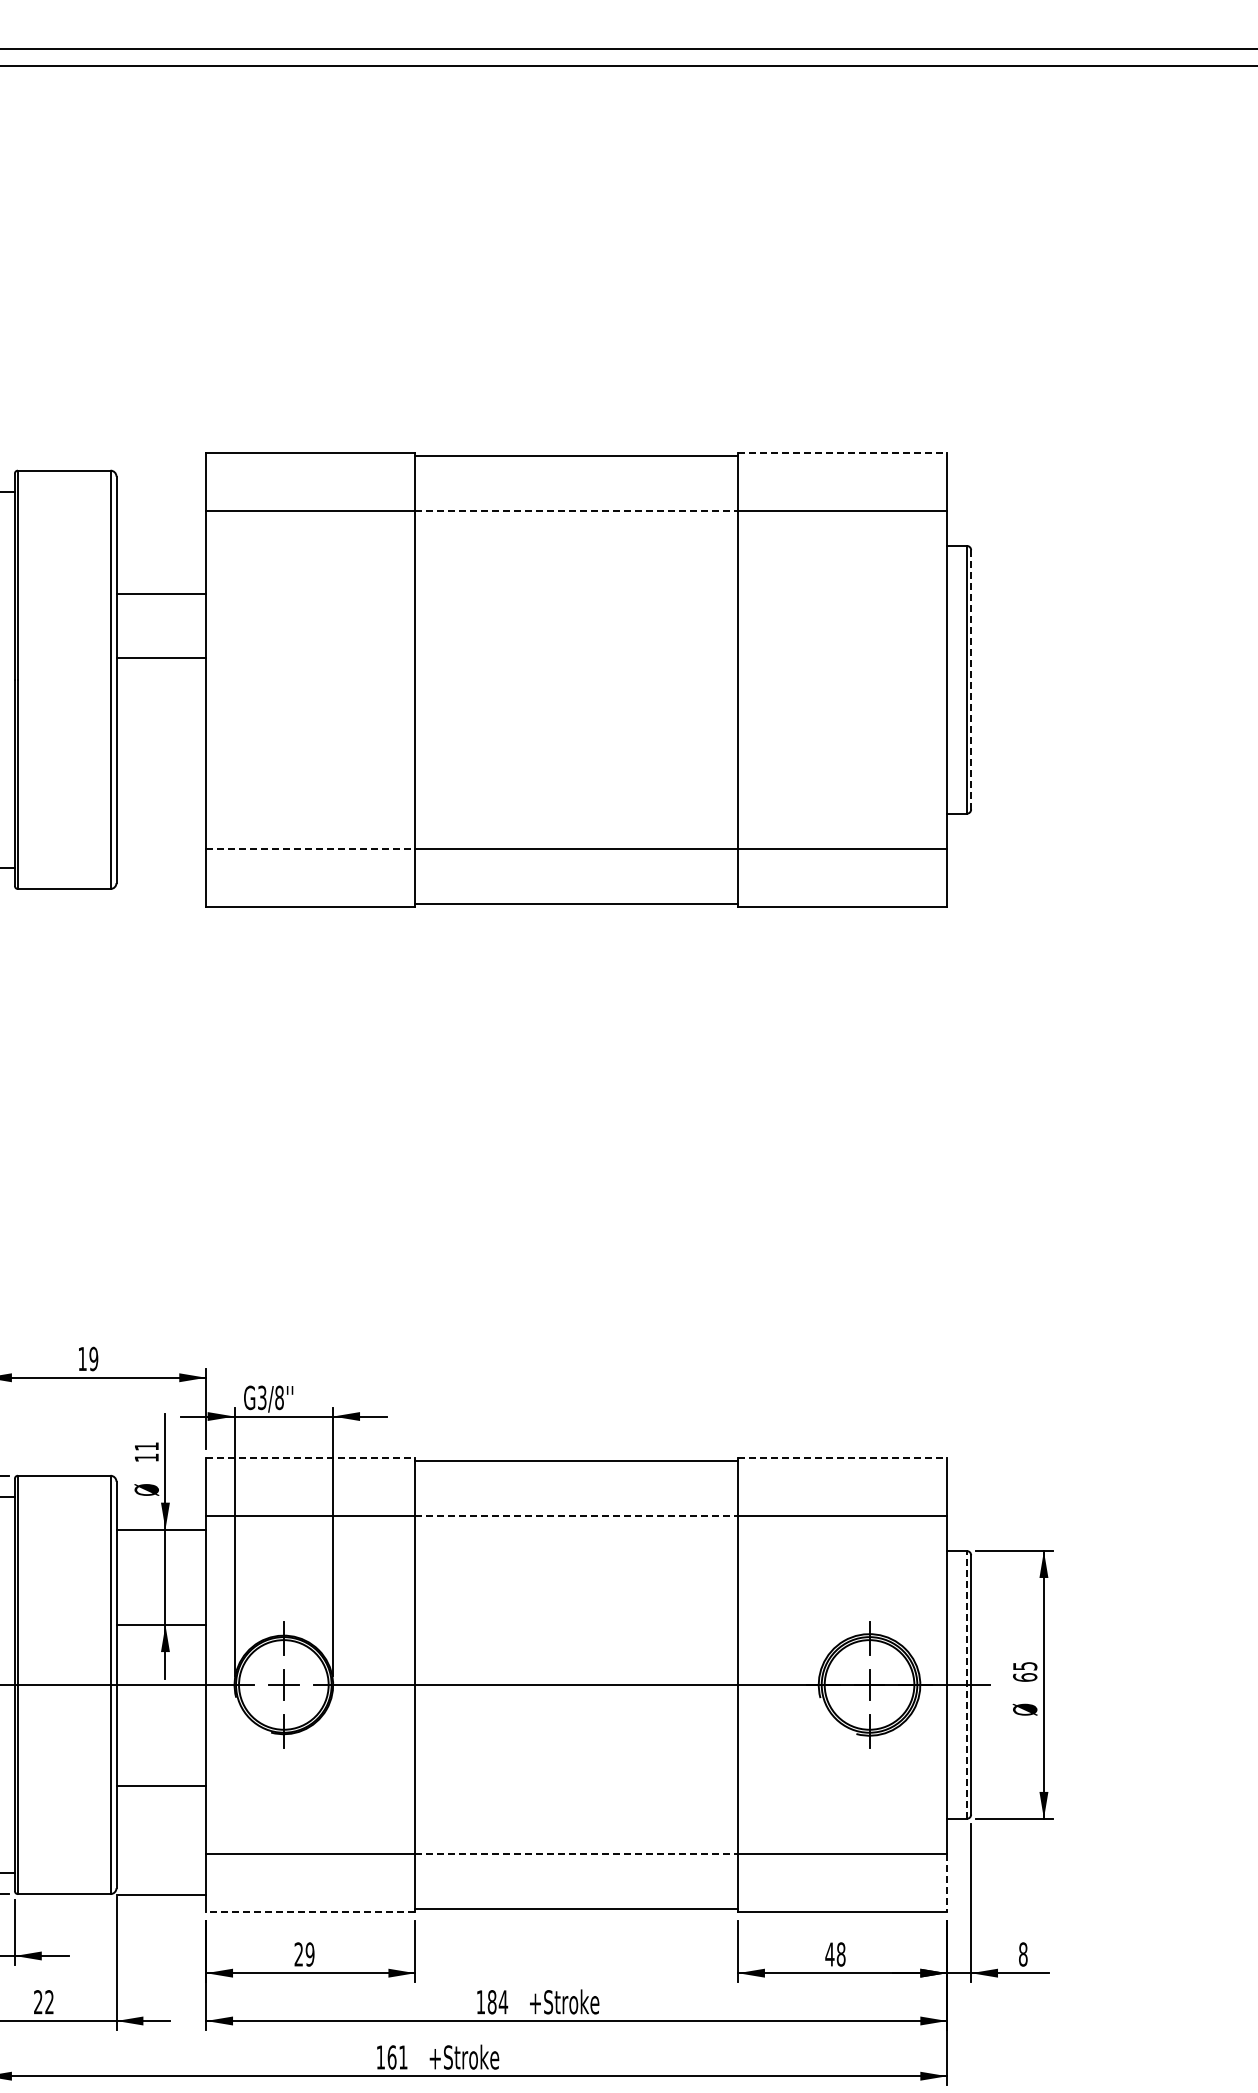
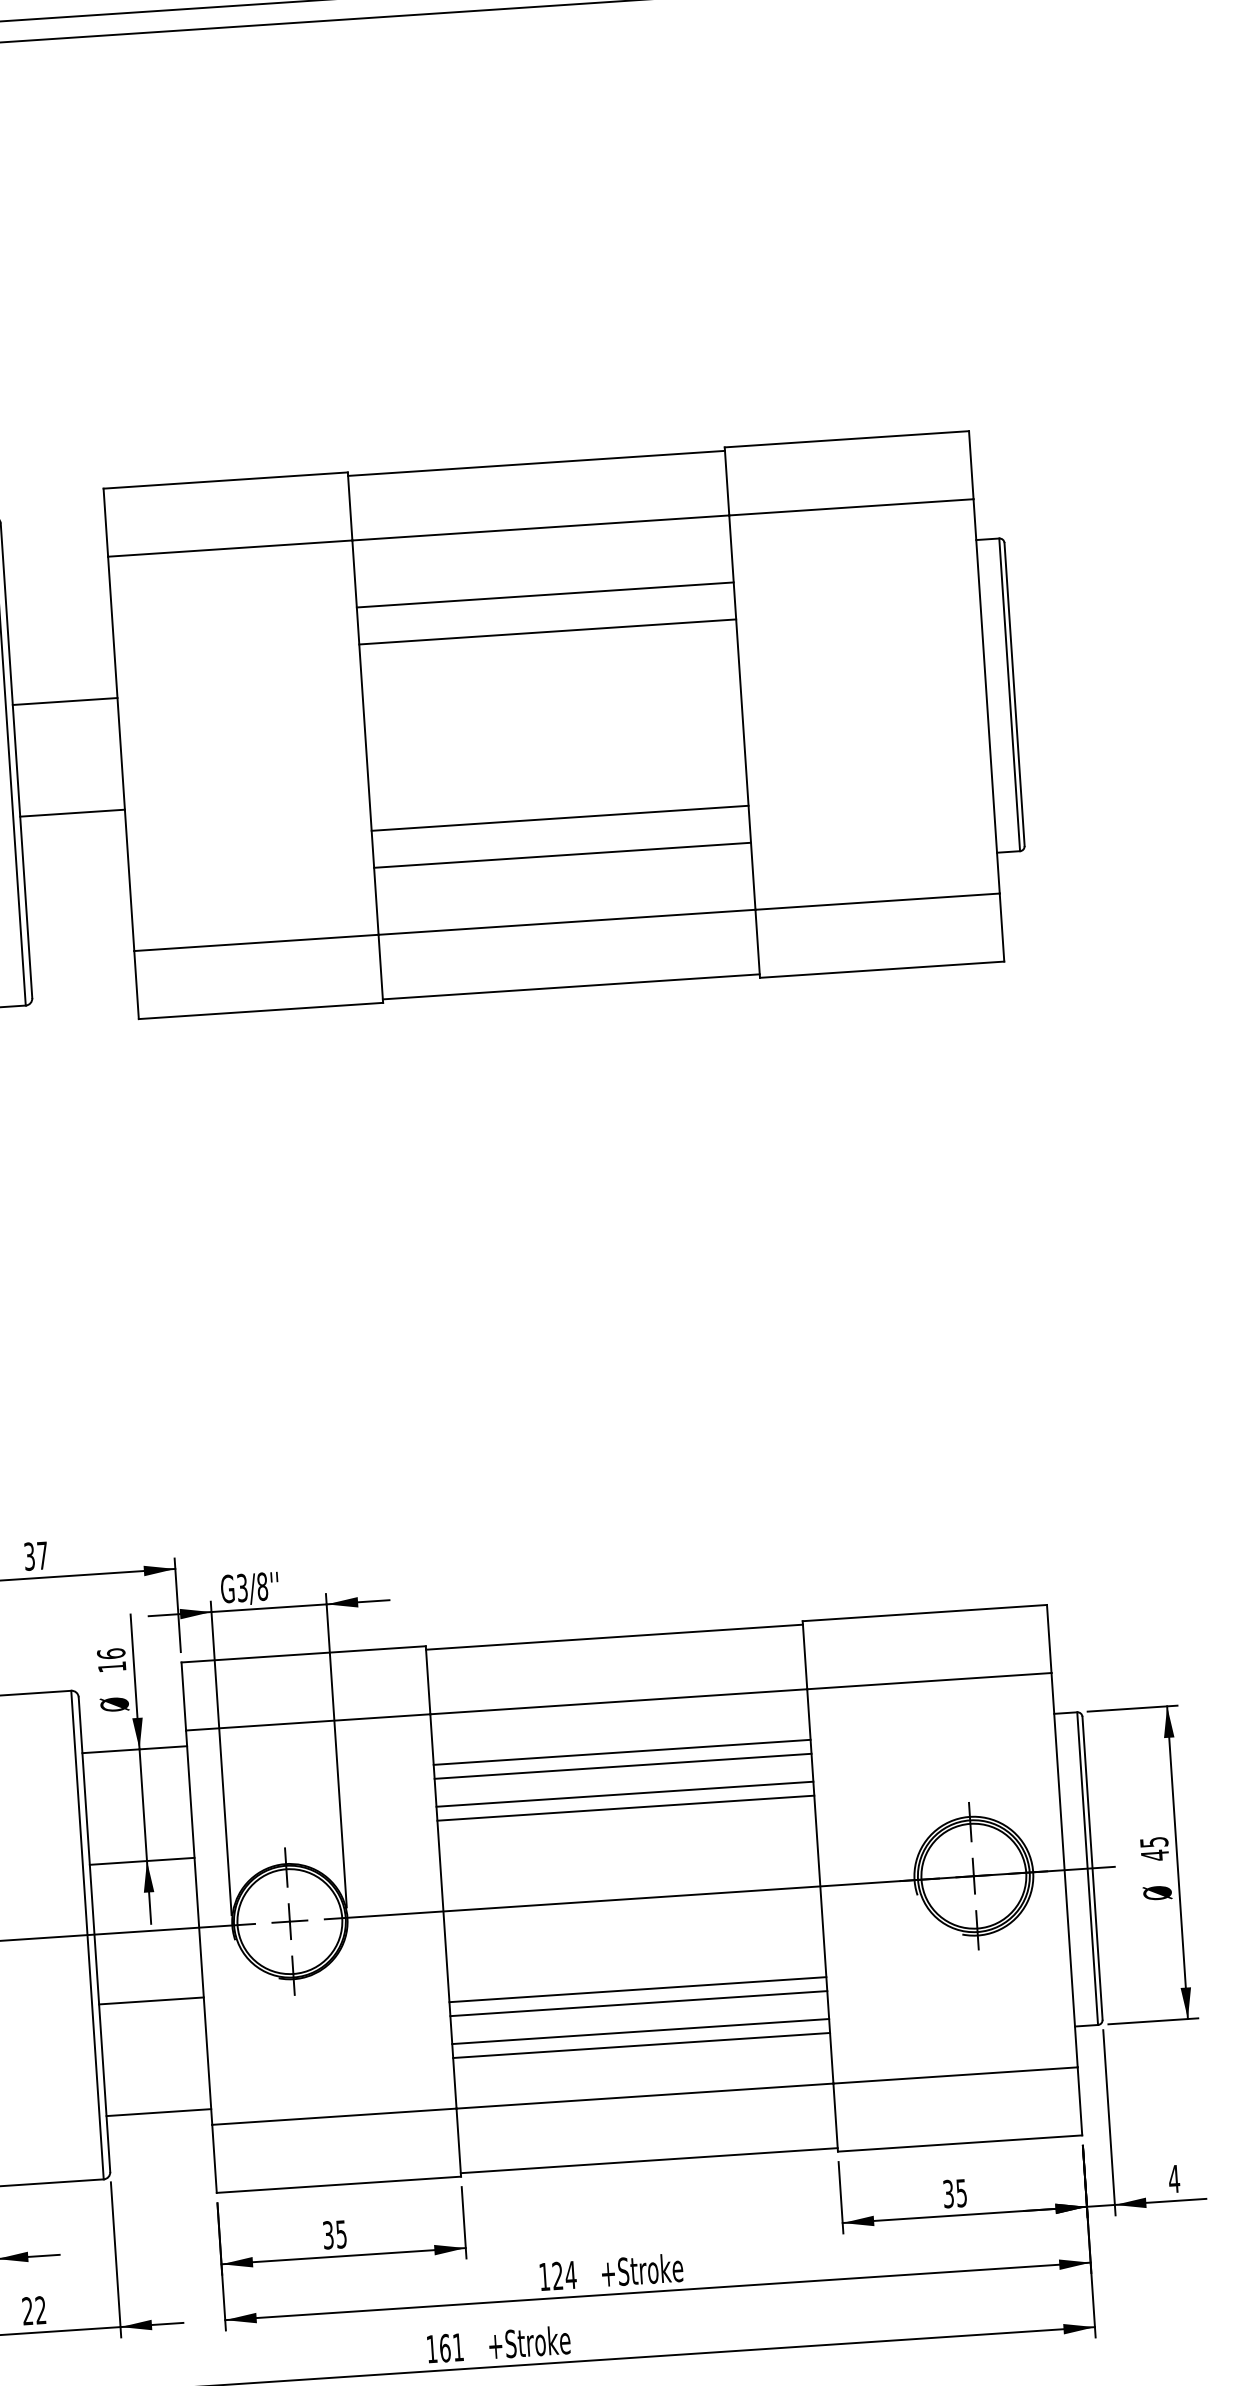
line: (842, 452) -> (846, 439), dashed -> solid
line: (577, 511) -> (541, 528), dashed -> solid
line: (576, 568) -> (545, 595), added
line: (161, 594) -> (65, 702), moved
line: (576, 600) -> (547, 632), added
line: (161, 657) -> (72, 813), moved
line: (971, 679) -> (1014, 694), dashed -> solid
line: (576, 759) -> (559, 818), added
line: (576, 791) -> (562, 855), added
line: (310, 848) -> (256, 942), dashed -> solid
text: (88, 1358) -> (36, 1555), 19 -> 37
text: (146, 1446) -> (110, 1653), 11 -> 16
line: (310, 1457) -> (303, 1653), dashed -> solid
line: (842, 1457) -> (924, 1612), dashed -> solid
line: (577, 1516) -> (619, 1702), dashed -> solid
line: (576, 1559) -> (621, 1752), added
line: (576, 1571) -> (622, 1766), added
line: (576, 1595) -> (624, 1794), added
line: (576, 1607) -> (625, 1808), added
text: (1025, 1677) -> (1155, 1855), 65 -> 45
line: (966, 1684) -> (1087, 1868), dashed -> solid
line: (576, 1762) -> (637, 1989), added
line: (576, 1774) -> (638, 2003), added
line: (161, 1785) -> (151, 2000), moved
line: (576, 1798) -> (640, 2031), added
line: (576, 1810) -> (641, 2045), added
line: (577, 1853) -> (645, 2095), dashed -> solid
line: (947, 1883) -> (1080, 2102), dashed -> solid
line: (161, 1895) -> (159, 2112), moved
line: (310, 1912) -> (338, 2185), dashed -> solid
text: (304, 1954) -> (334, 2234), 29 -> 35
text: (835, 1954) -> (955, 2193), 48 -> 35
text: (1022, 1954) -> (1173, 2179), 8 -> 4
text: (491, 2002) -> (557, 2276), 184 -> 124

